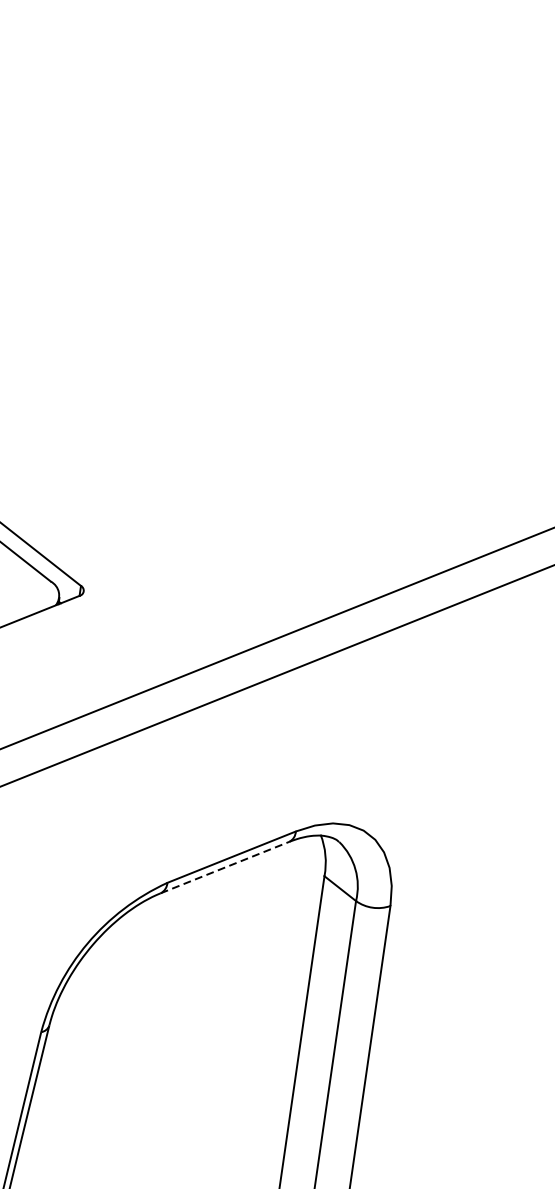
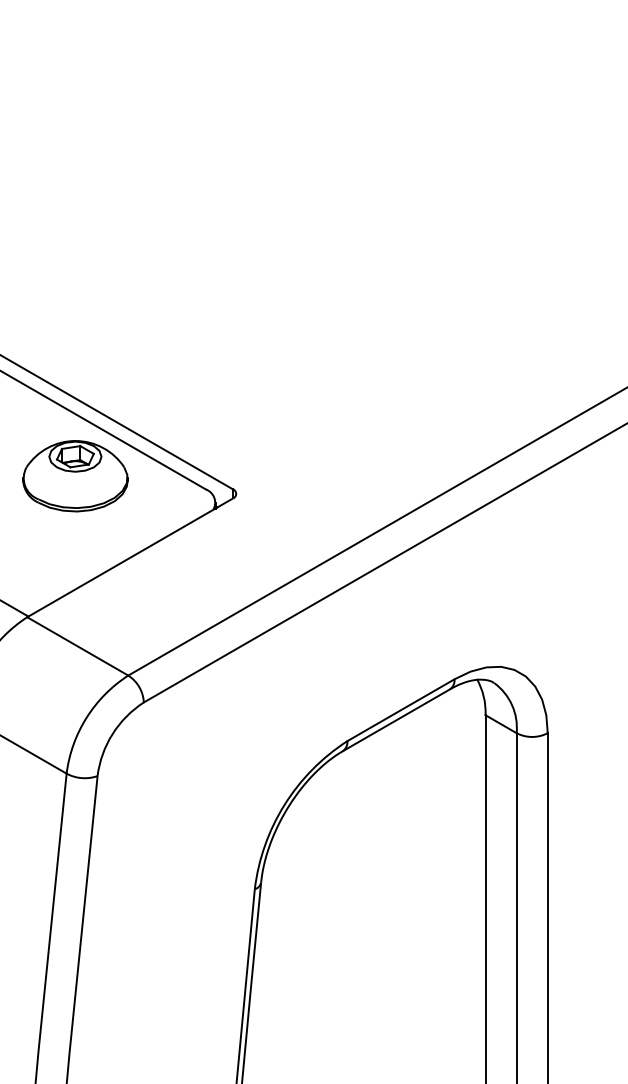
line: (225, 867) -> (396, 720), dashed -> solid

